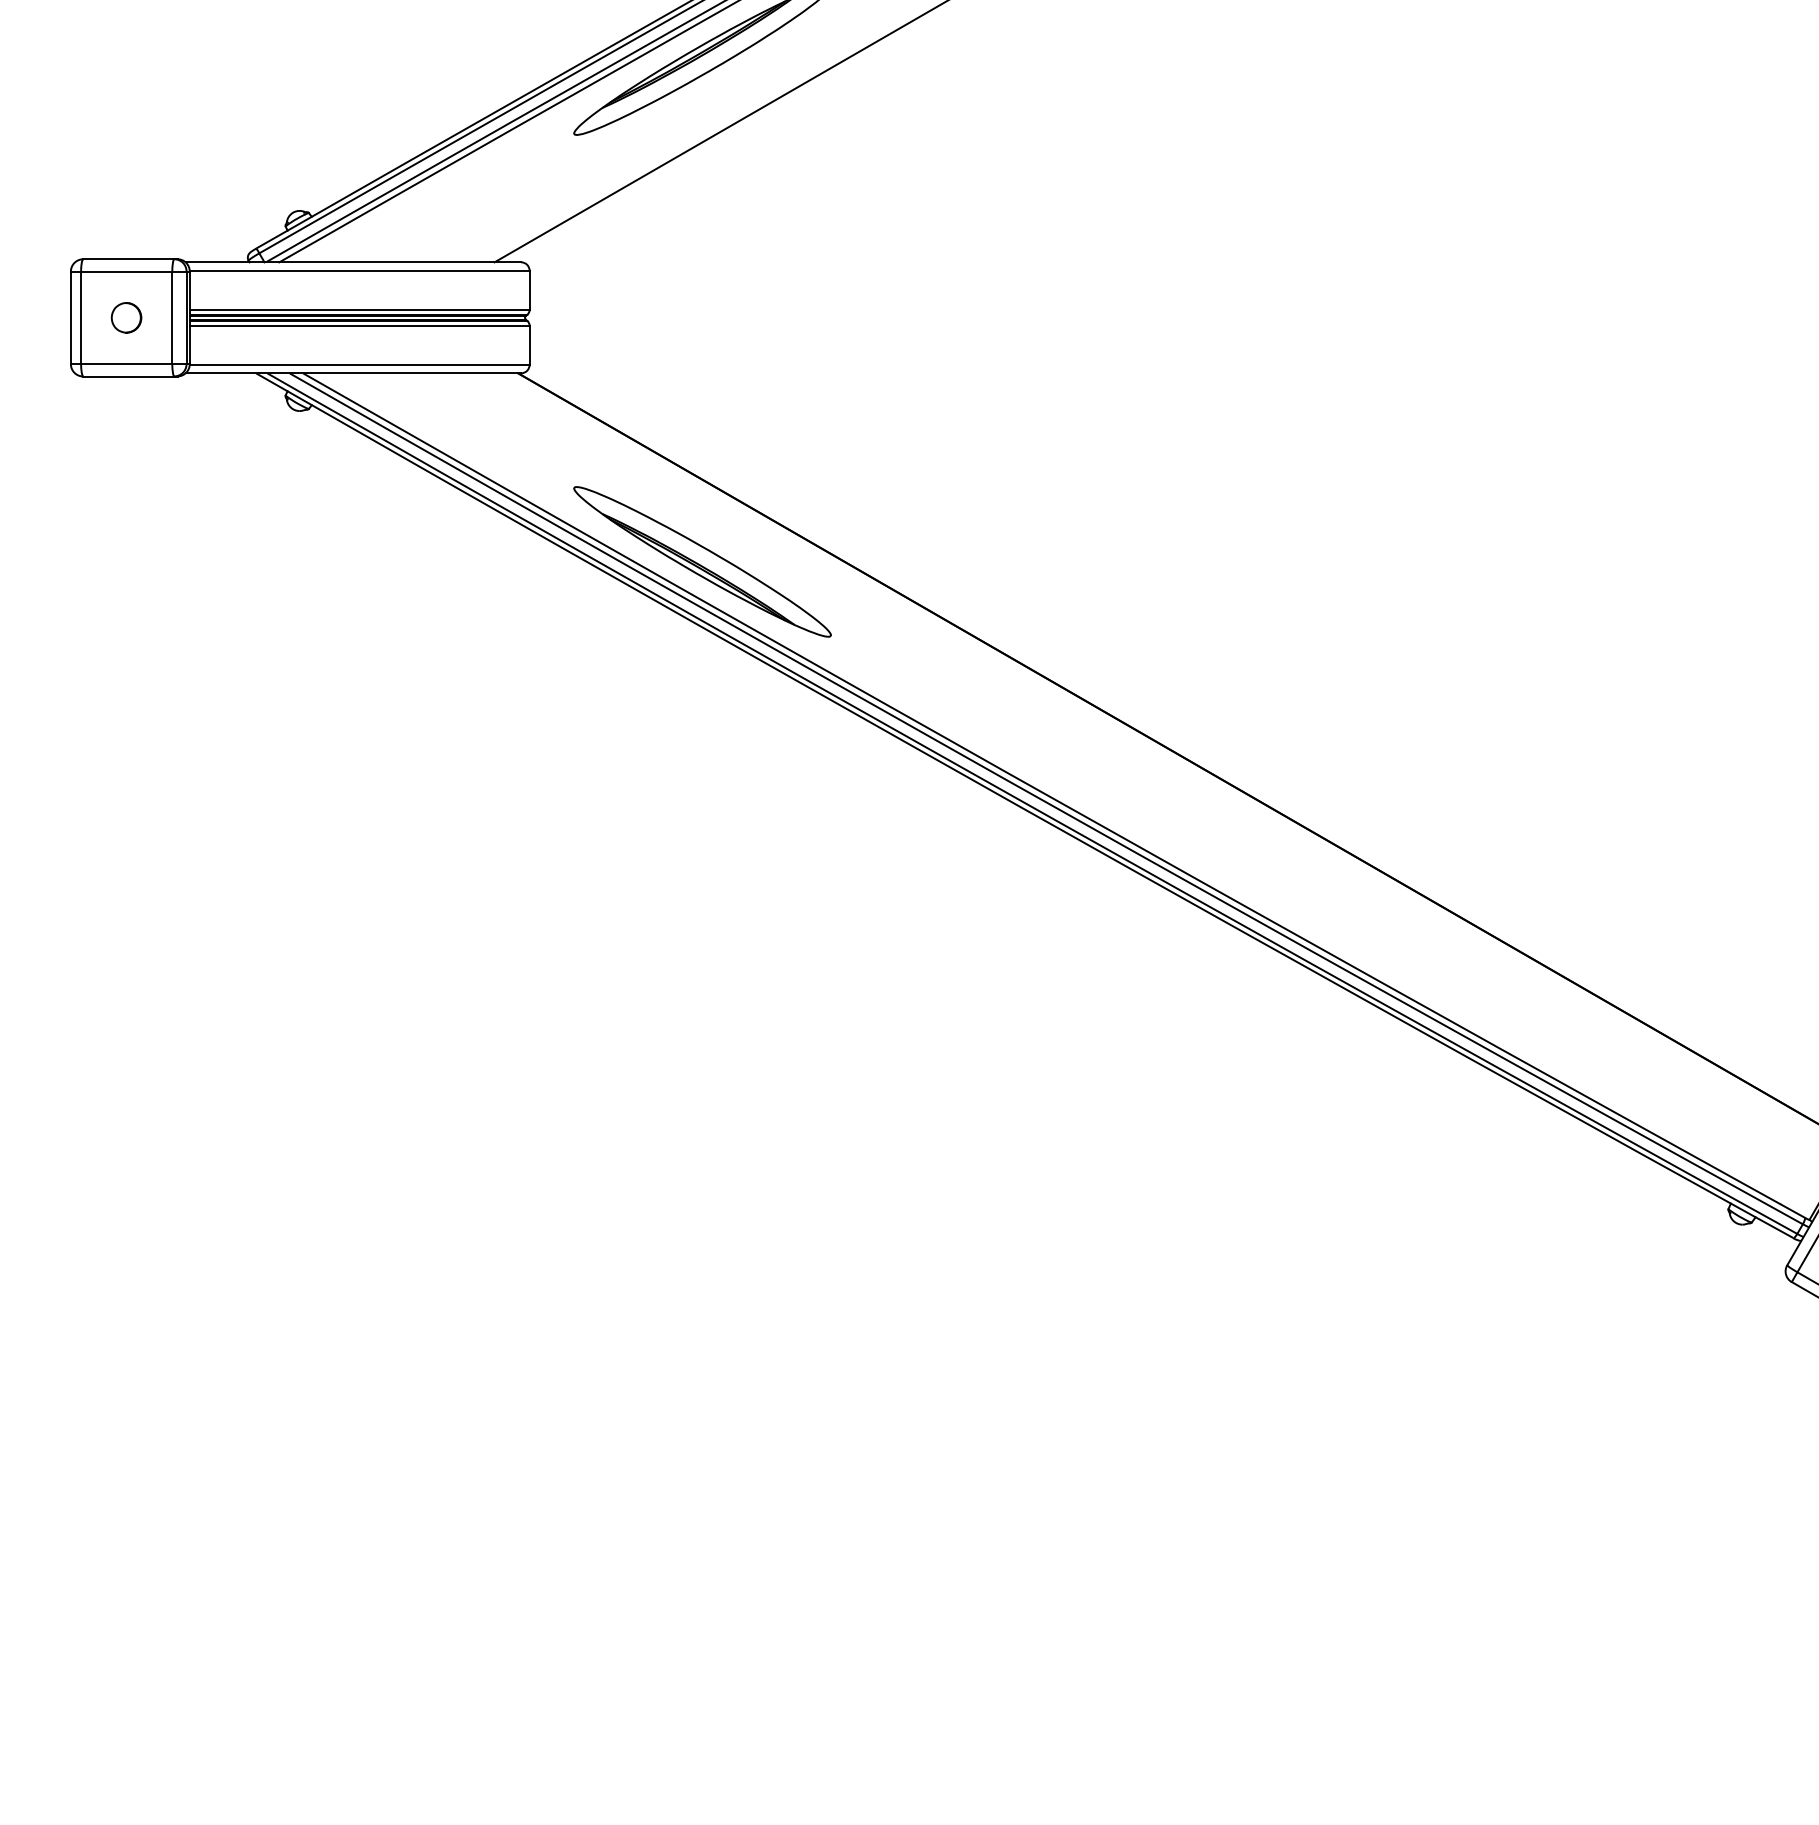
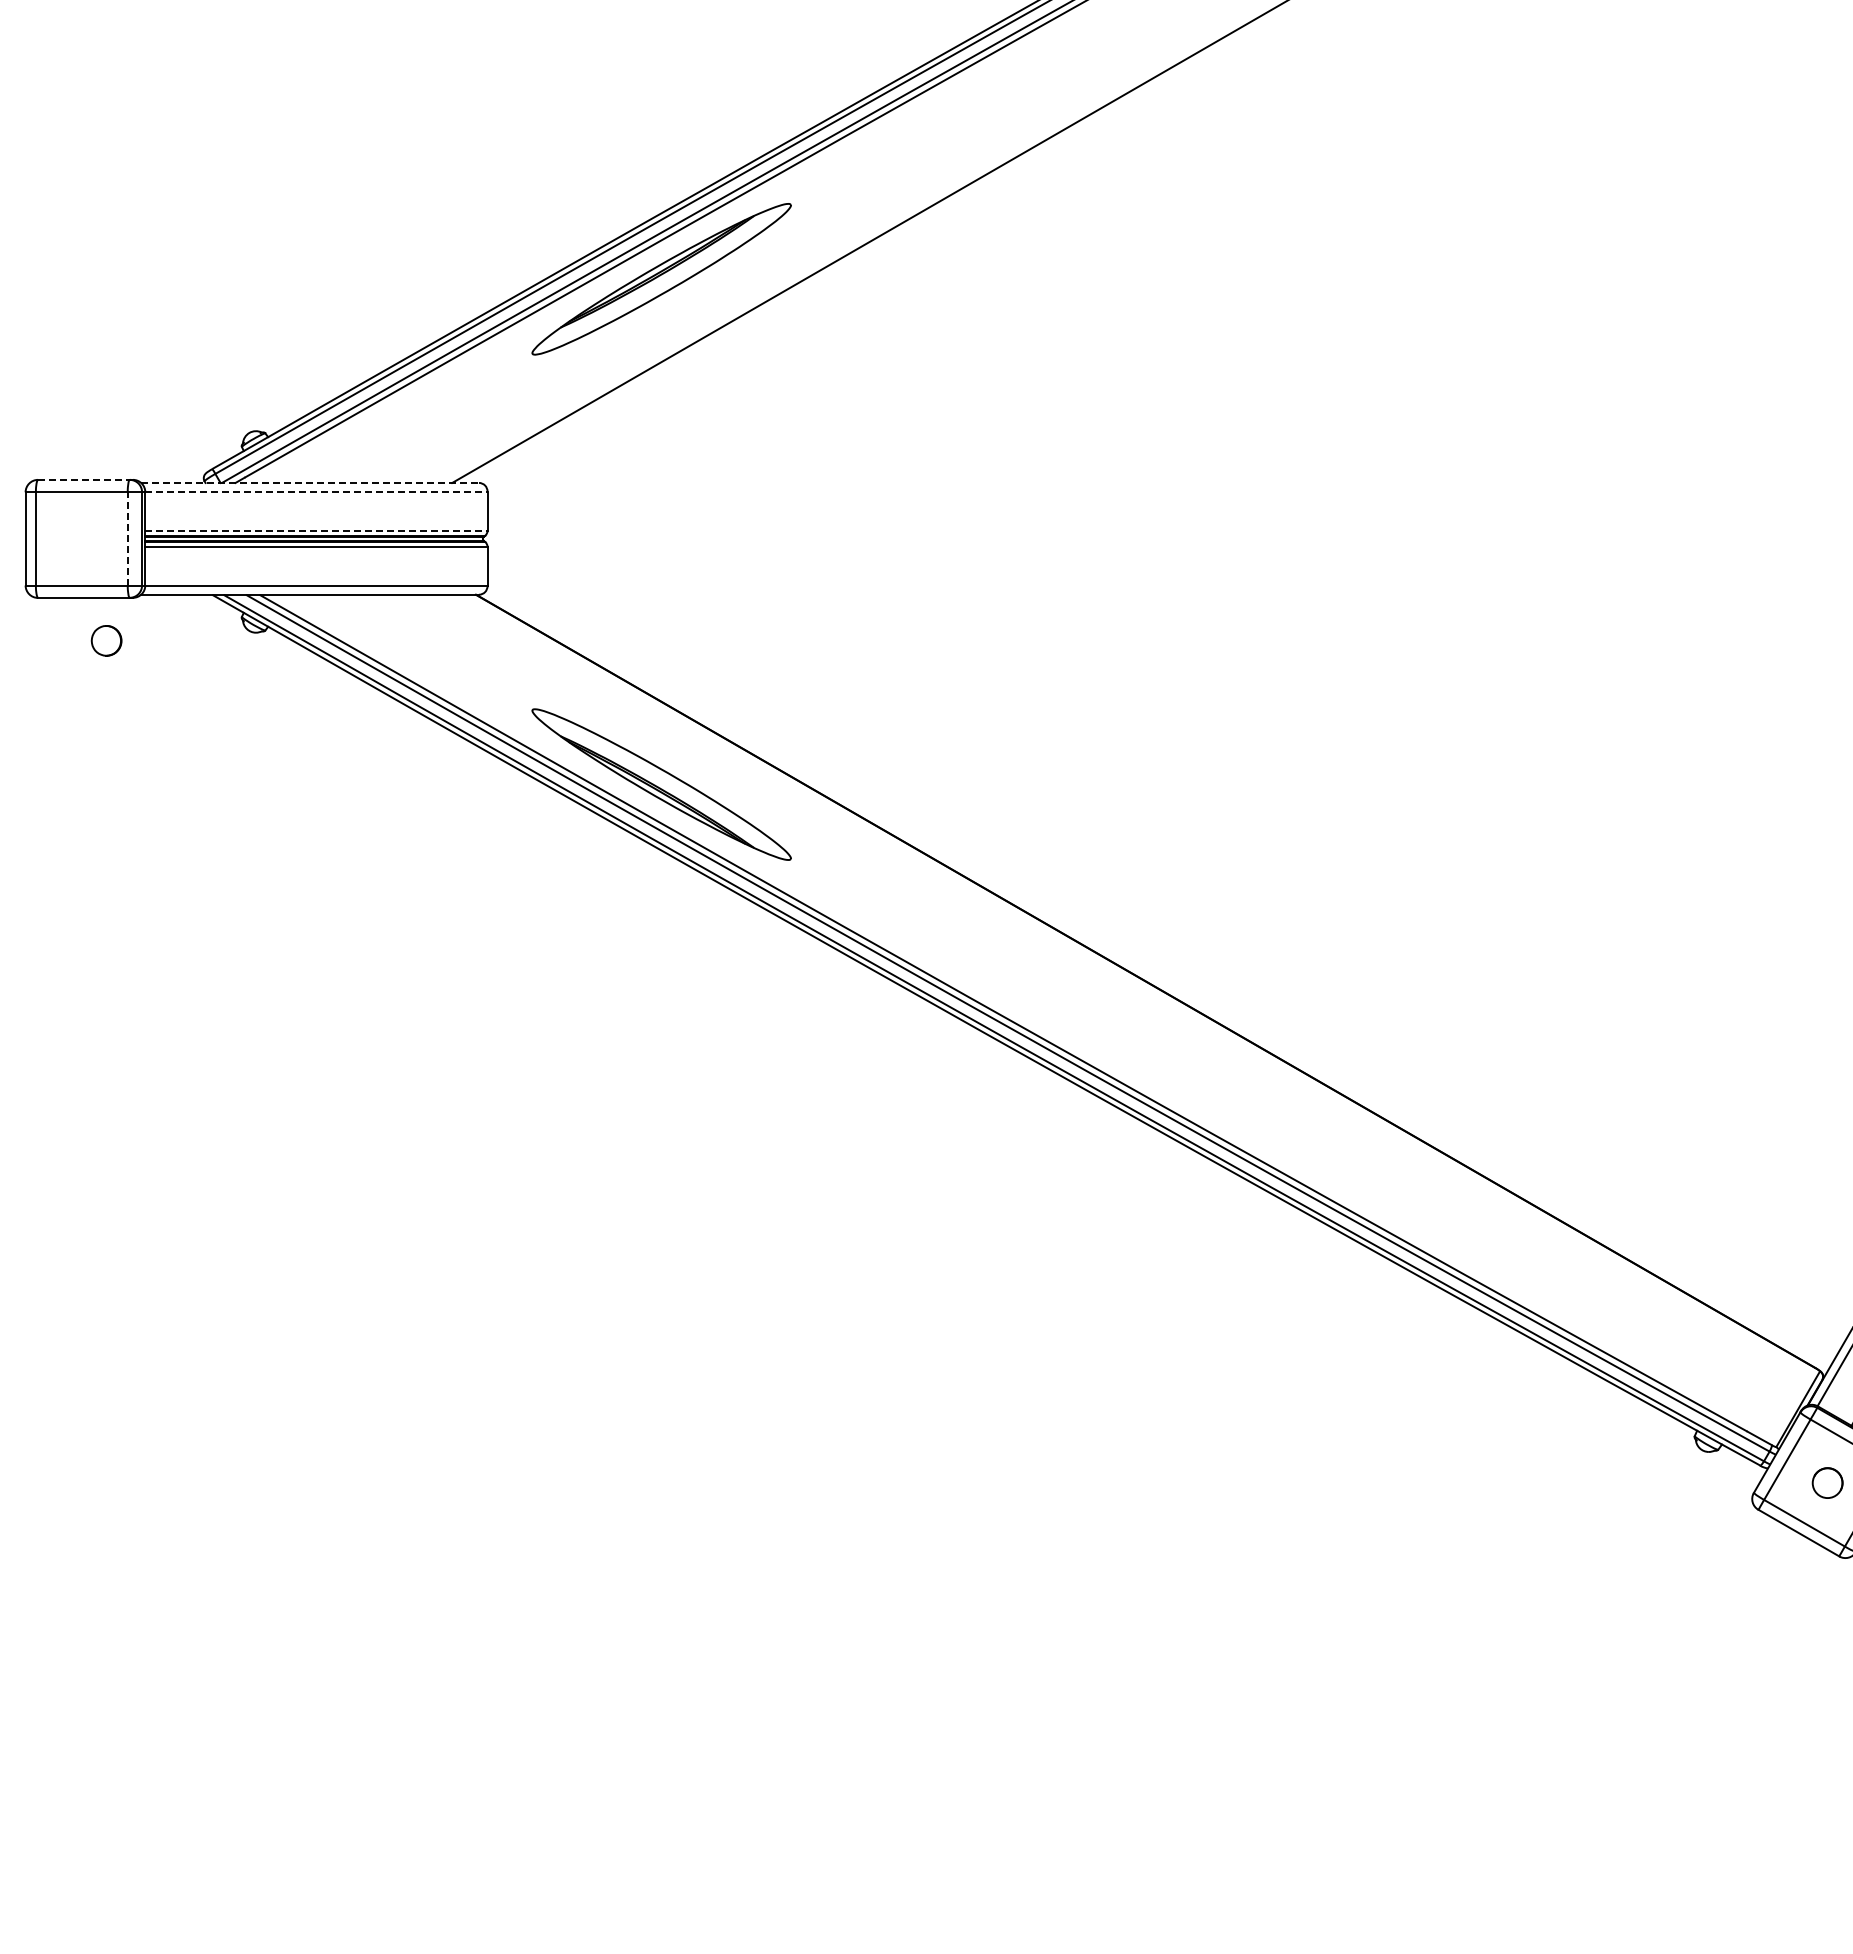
line: (128, 258) -> (83, 479), solid -> dashed
line: (353, 261) -> (310, 482), solid -> dashed
line: (359, 270) -> (316, 491), solid -> dashed
line: (359, 309) -> (316, 530), solid -> dashed
part: (126, 317) -> (106, 640), moved
line: (172, 317) -> (127, 538), solid -> dashed

